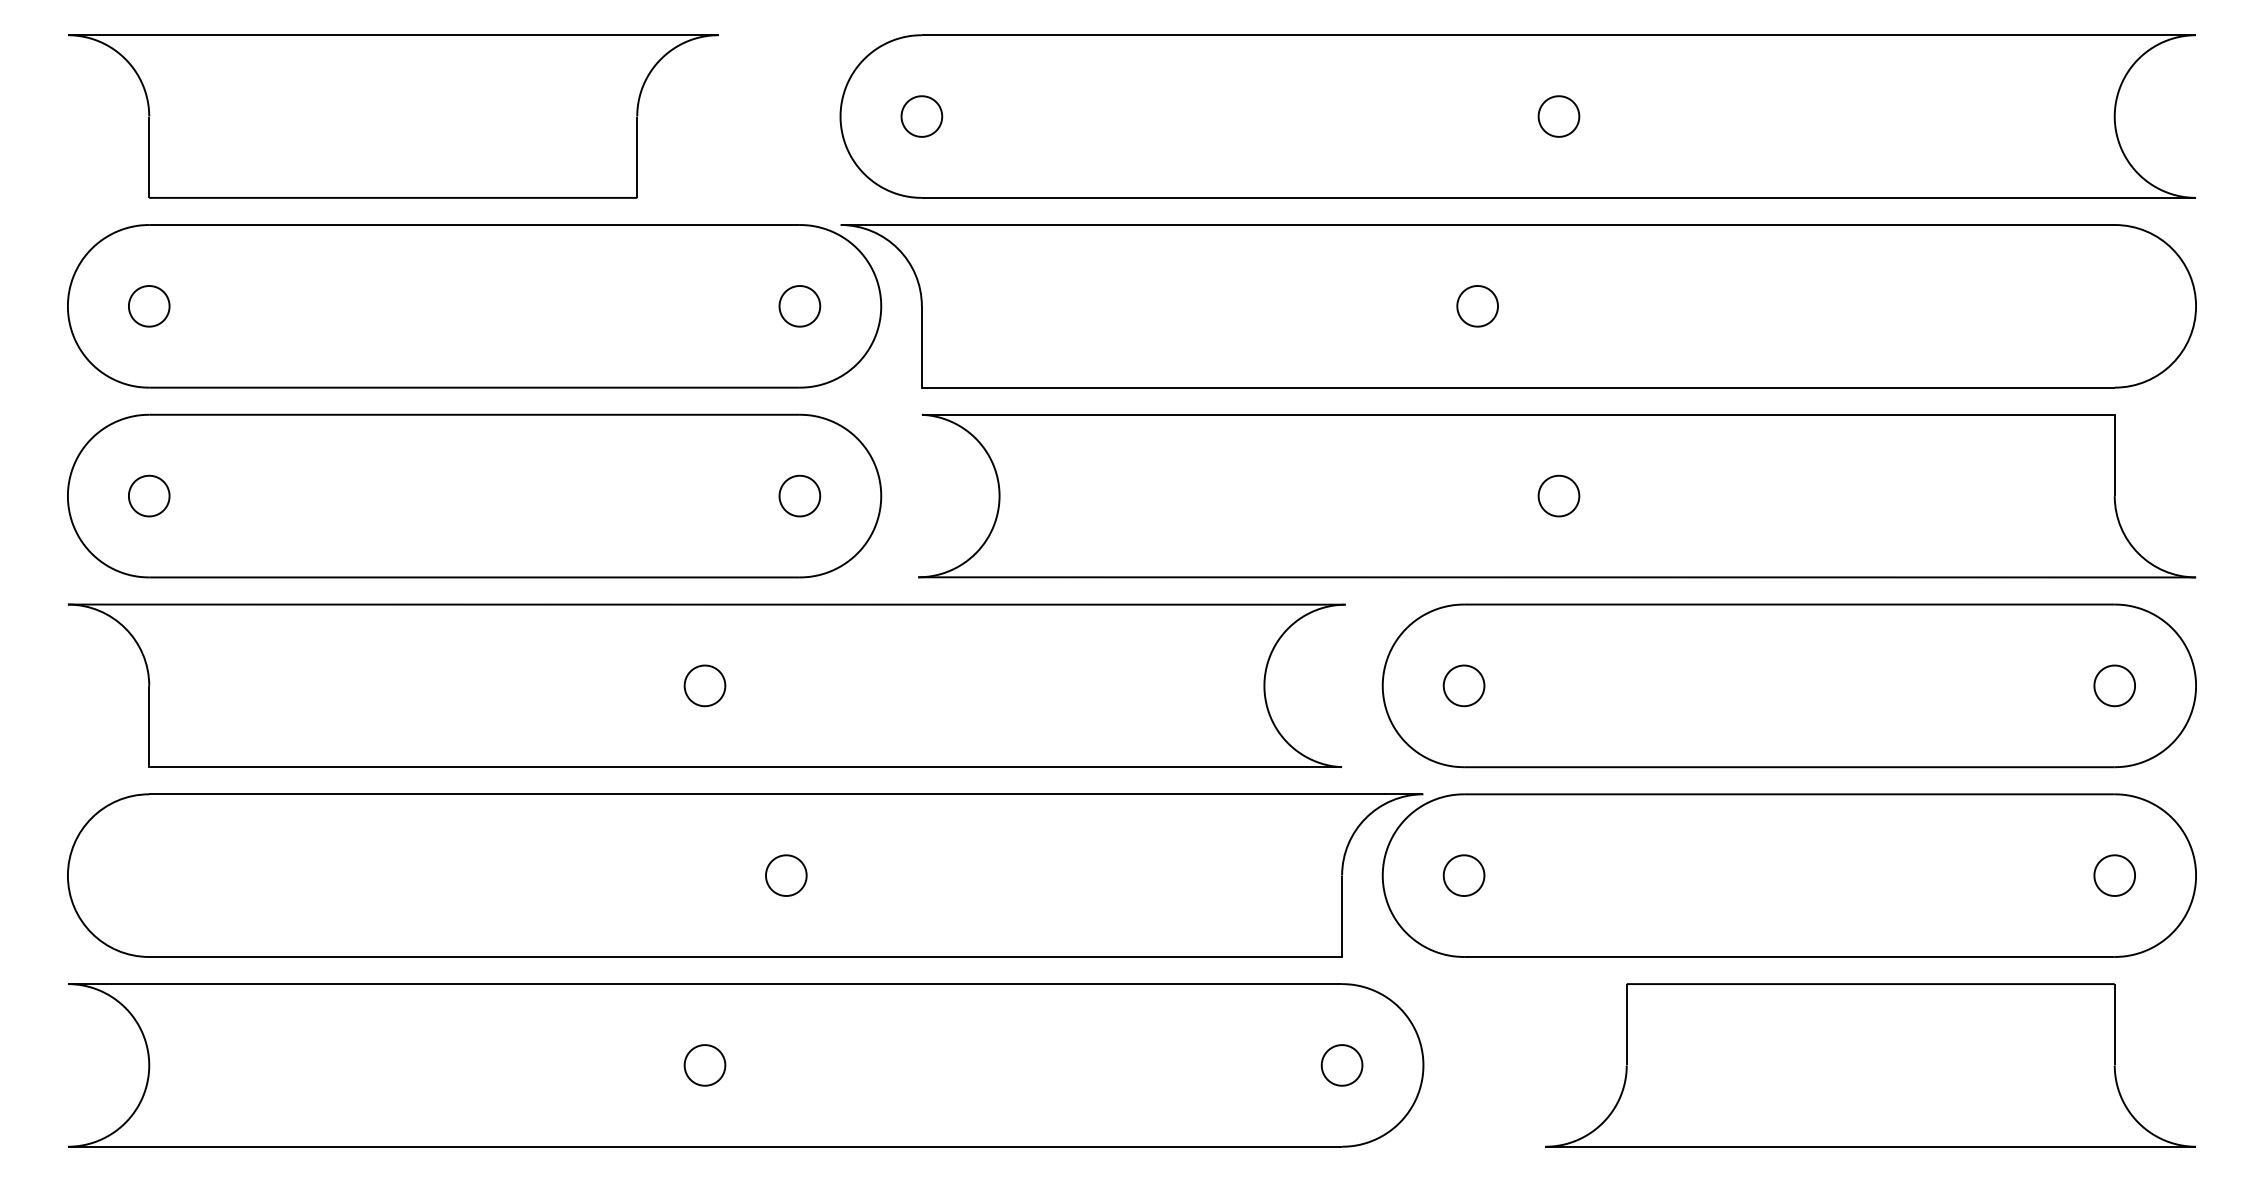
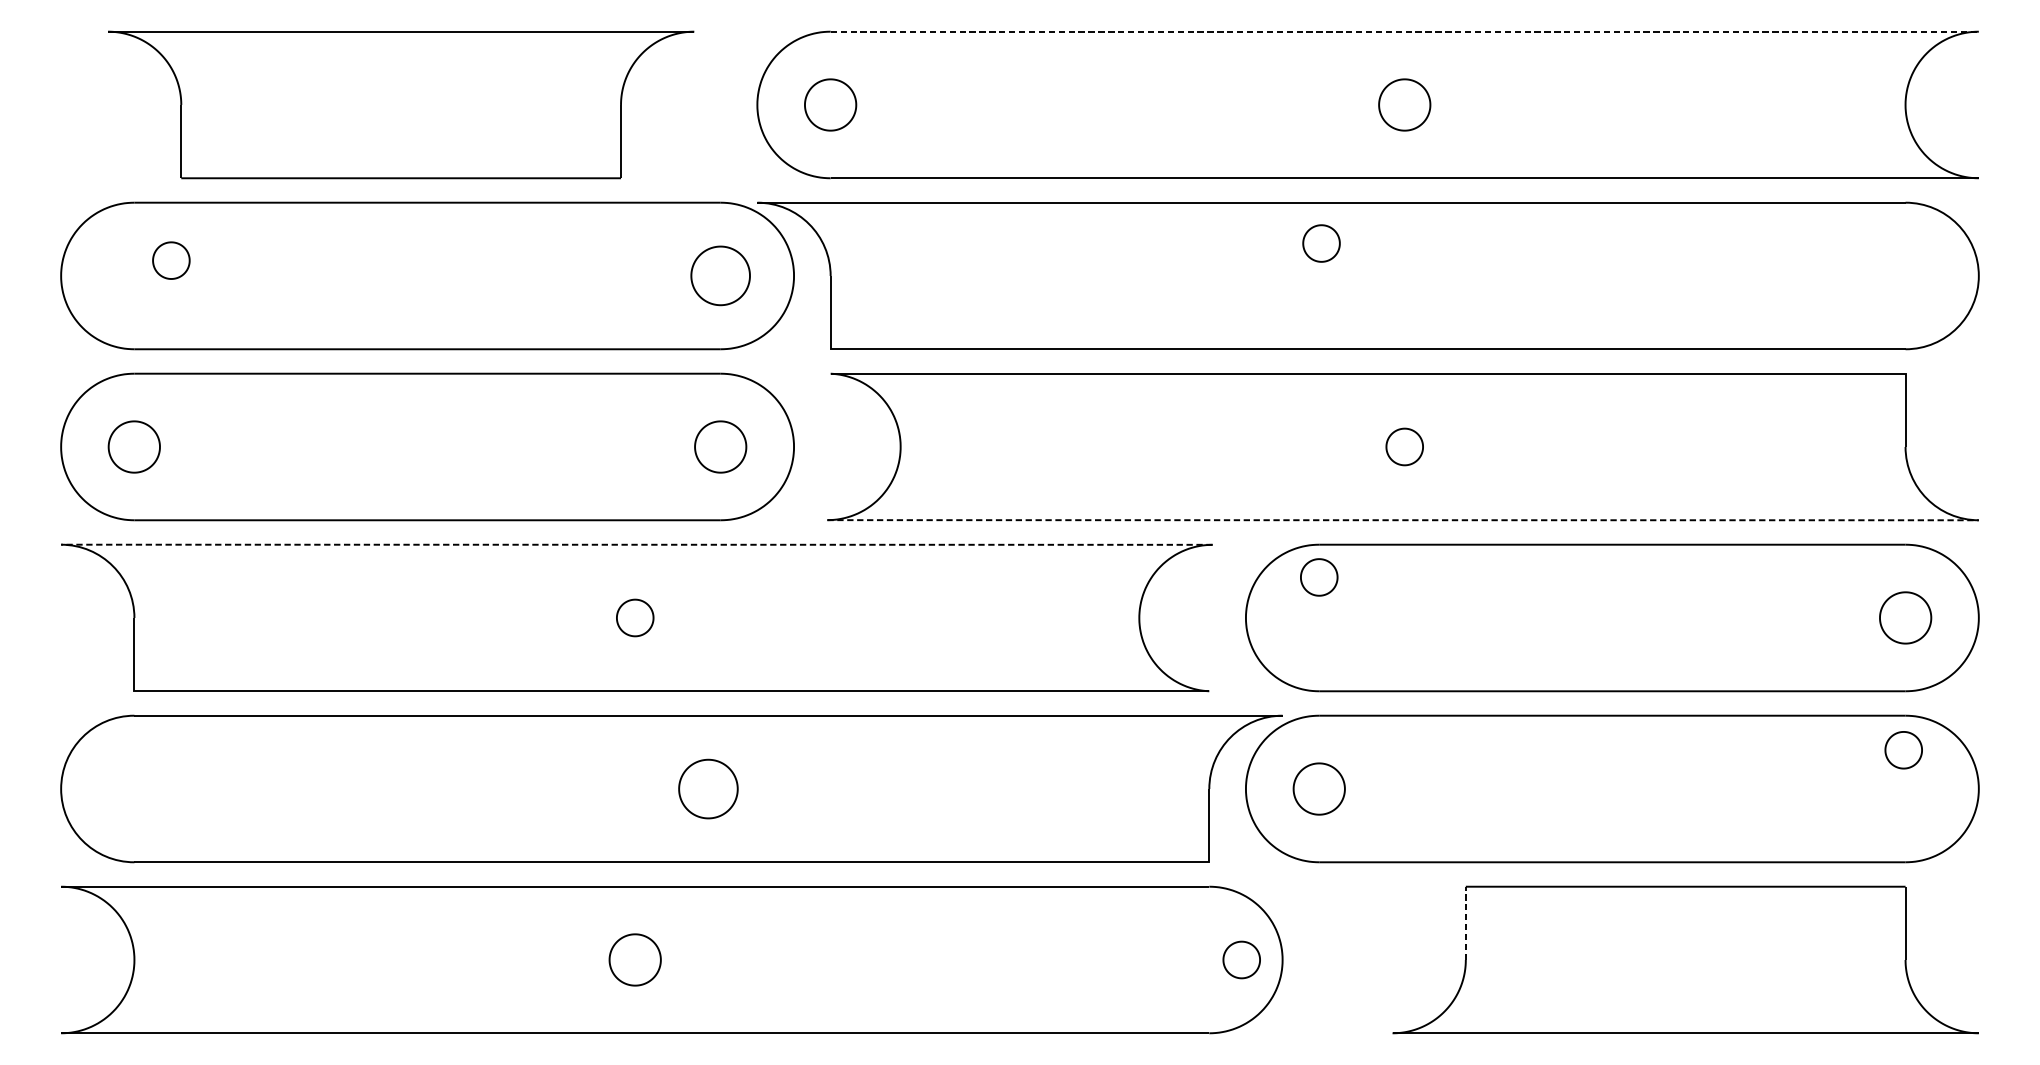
line: (1559, 35) -> (1405, 31), solid -> dashed
part: (393, 116) -> (401, 104), moved
part: (921, 116) -> (830, 104), size x1.4
part: (1558, 116) -> (1404, 104), size x1.4
part: (149, 306) -> (171, 260), moved
part: (799, 306) -> (720, 276), size x1.6
part: (1477, 306) -> (1321, 243), moved
part: (149, 495) -> (134, 446), size x1.4
part: (799, 495) -> (720, 446), size x1.4
line: (1557, 577) -> (1403, 520), solid -> dashed
line: (706, 604) -> (636, 544), solid -> dashed
part: (1463, 685) -> (1318, 577), moved
part: (2114, 685) -> (1905, 617), size x1.4
part: (786, 875) -> (708, 788), size x1.6
part: (1463, 875) -> (1318, 788), size x1.4
part: (2114, 875) -> (1903, 750), moved
line: (1626, 1024) -> (1465, 923), solid -> dashed
part: (704, 1065) -> (634, 960), size x1.4
part: (1341, 1065) -> (1241, 960), moved

